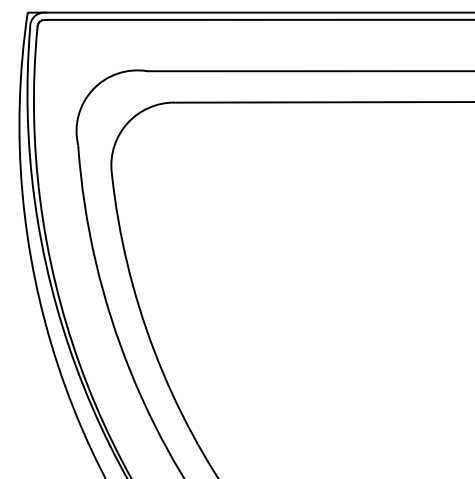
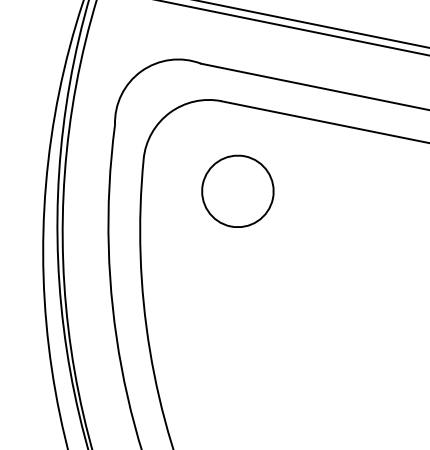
circle: (206, 184) -> (237, 191), added

